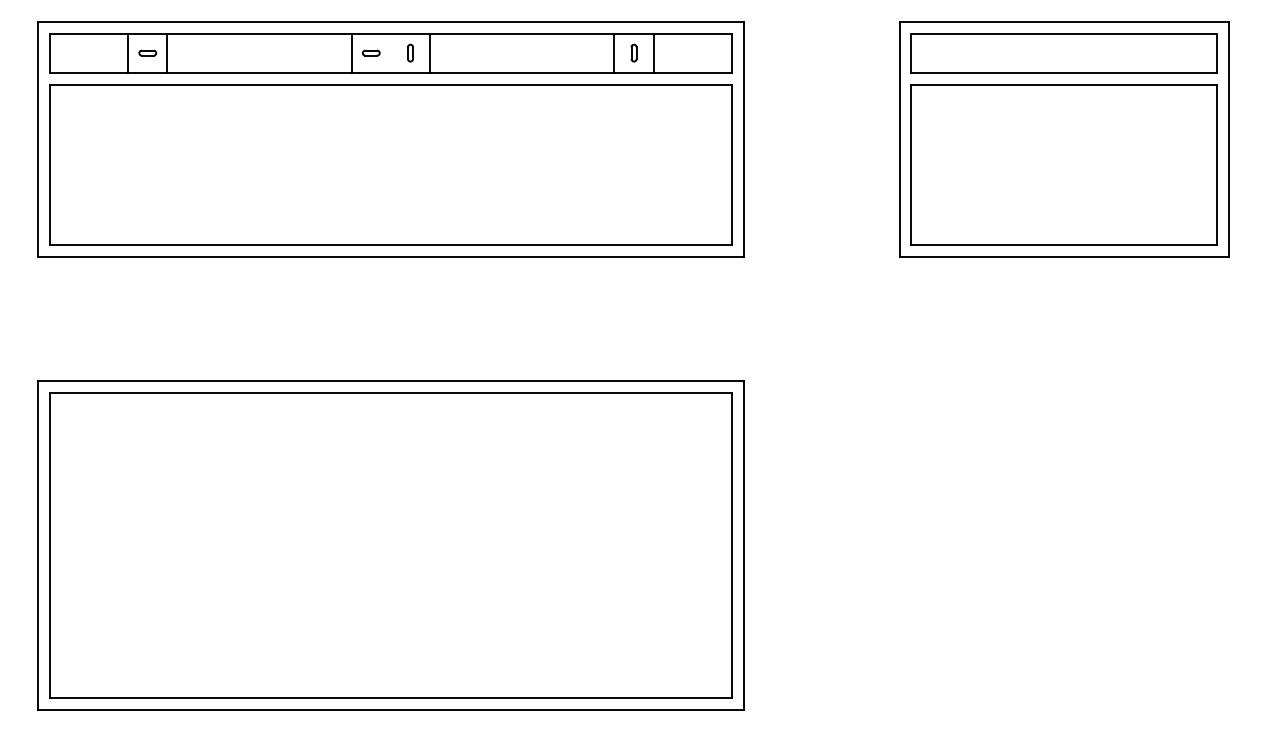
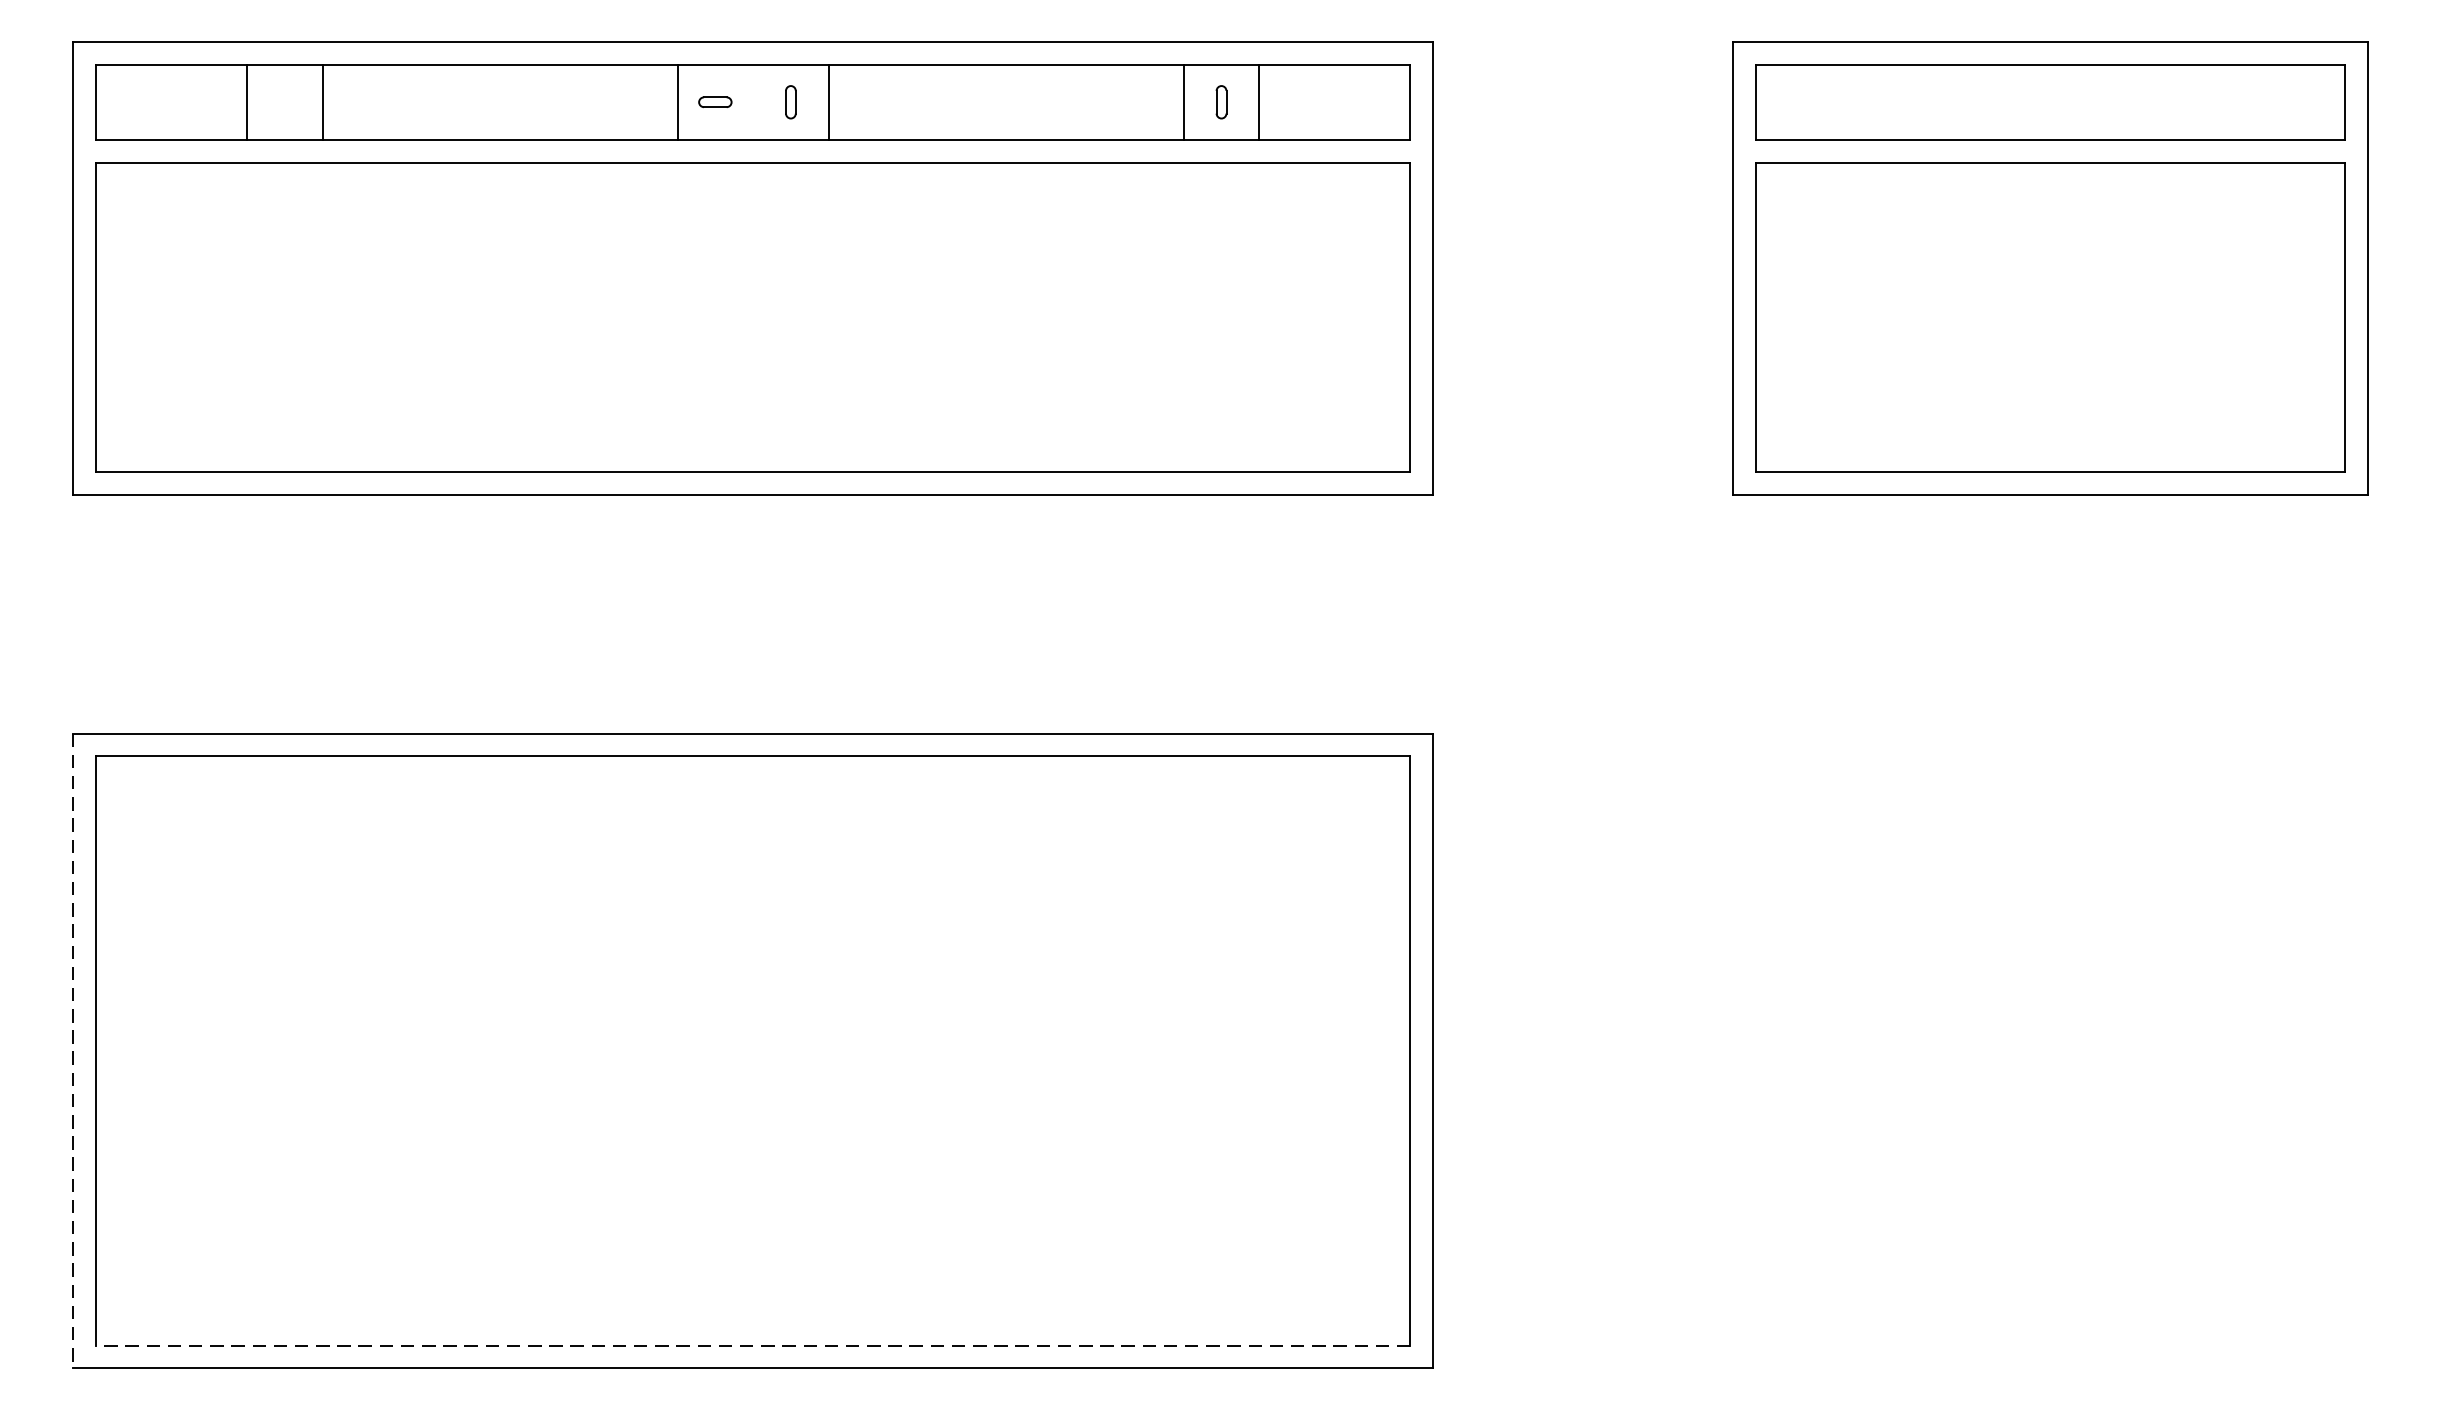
part: (147, 52) -> (284, 101), removed
line: (37, 545) -> (72, 1050), solid -> dashed
line: (390, 698) -> (752, 1345), solid -> dashed

